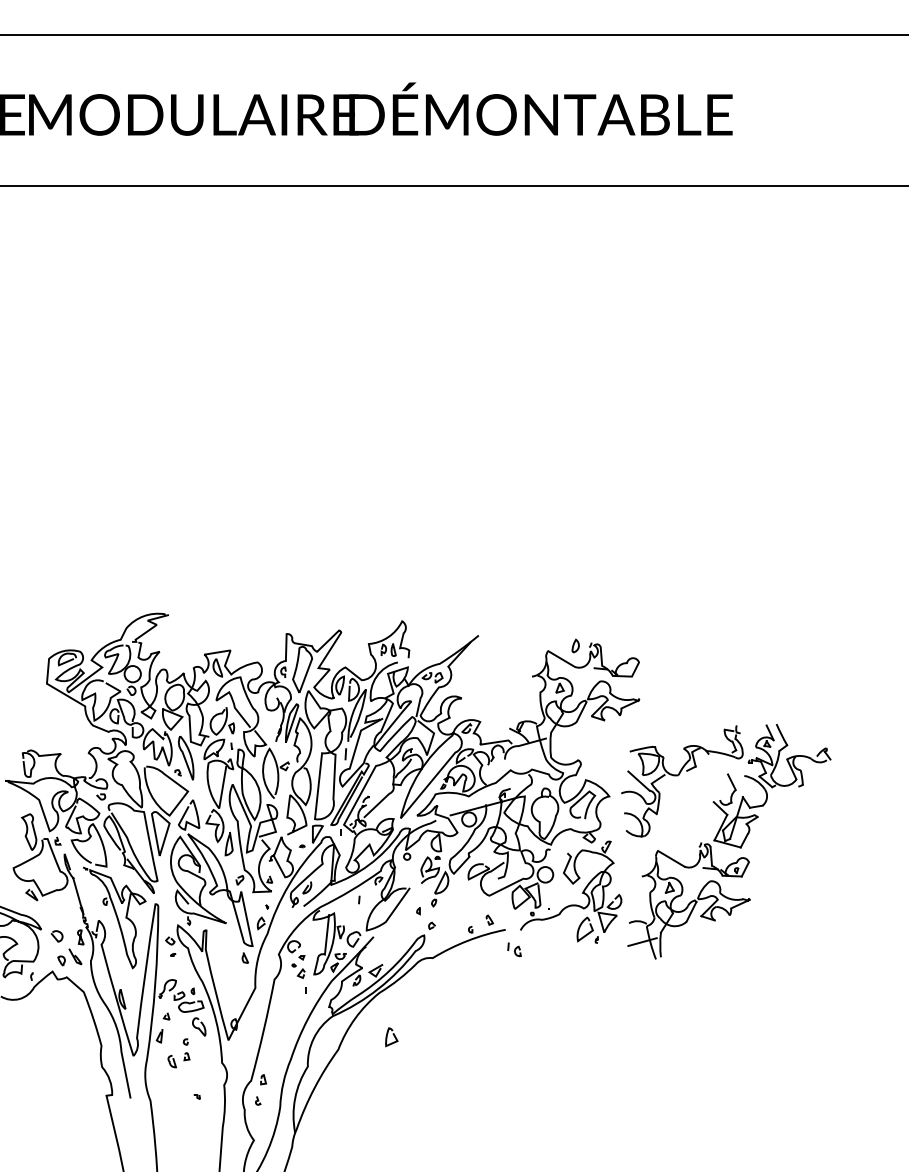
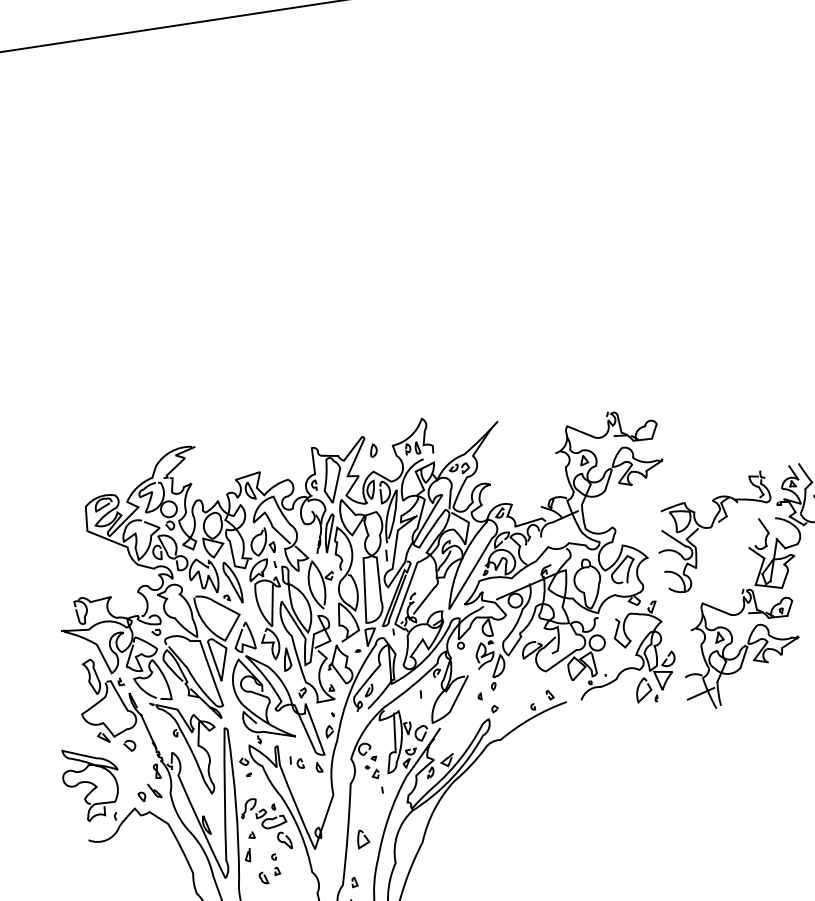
part: (575, 645) -> (373, 450), moved
curve: (55, 936) -> (128, 746), moved
part: (514, 949) -> (296, 762), moved
curve: (393, 1036) -> (364, 838), moved

